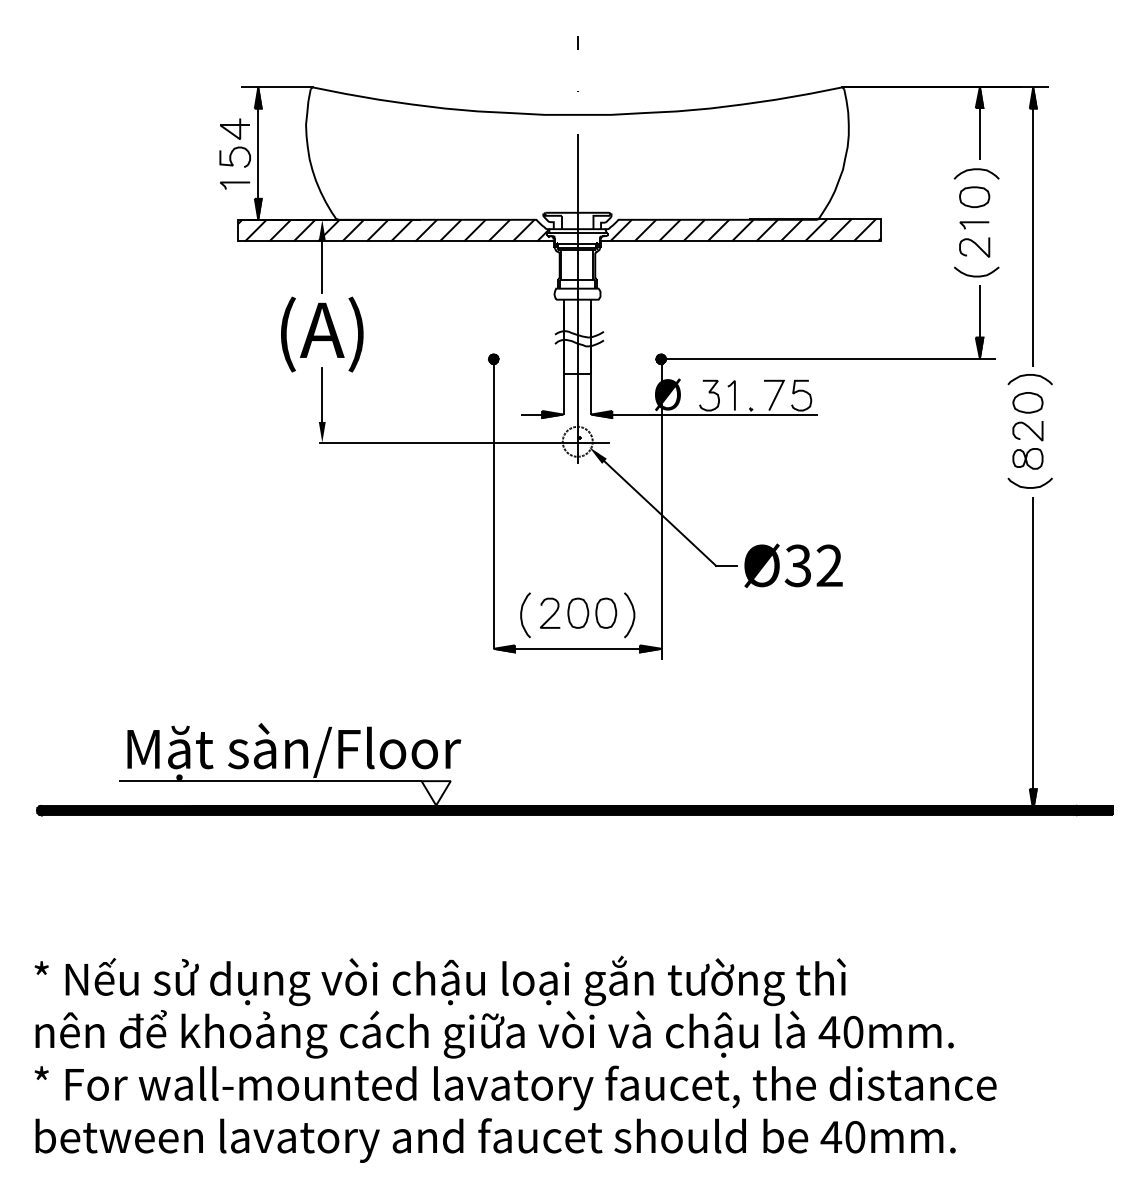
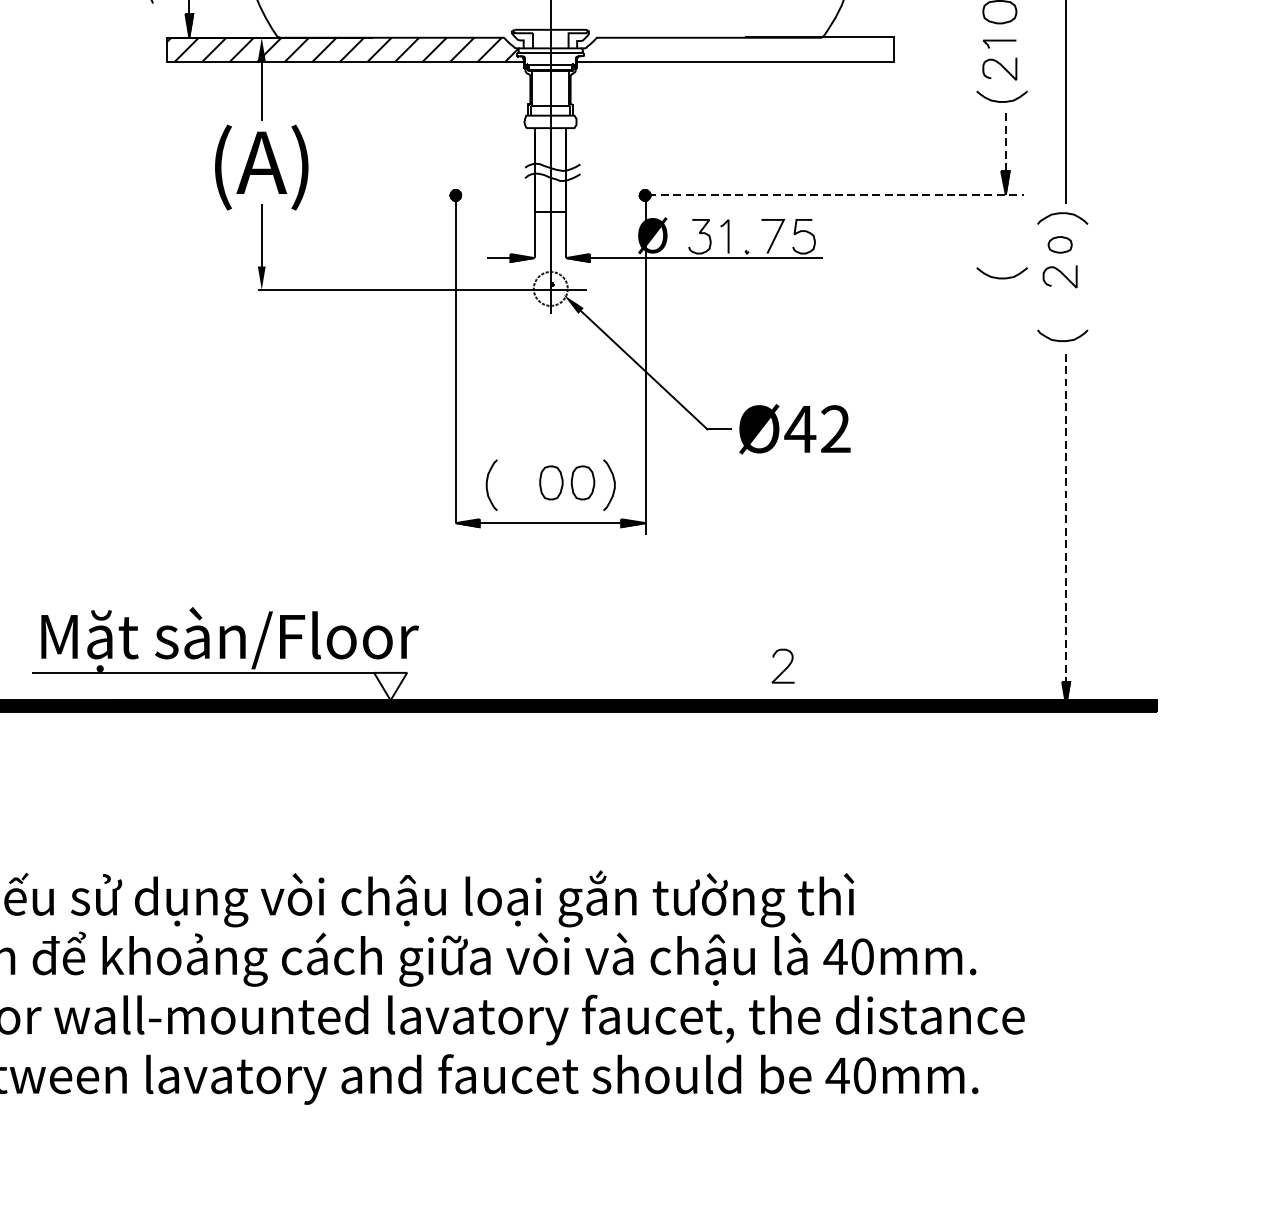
hatch: (745, 229) -> (740, 48), removed
line: (979, 310) -> (1005, 140), solid -> dashed
line: (830, 358) -> (836, 194), solid -> dashed
part: (1027, 402) -> (1059, 244), size x0.7
curve: (976, 431) -> (1001, 277), added
part: (1027, 458) -> (1059, 307), removed
text: (798, 565) -> (800, 428), Ø32 -> Ø42
curve: (552, 614) -> (785, 667), moved
line: (1033, 644) -> (1066, 518), solid -> dashed

